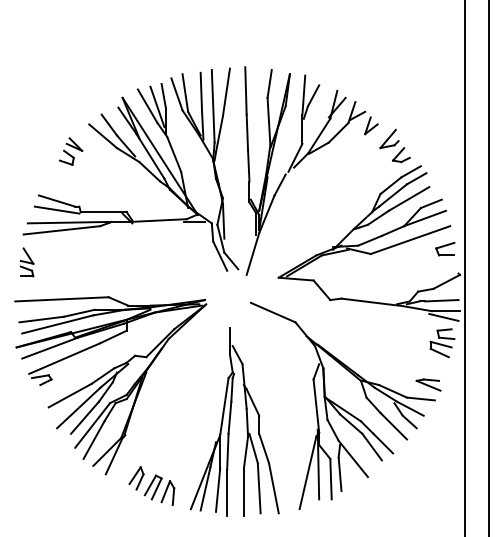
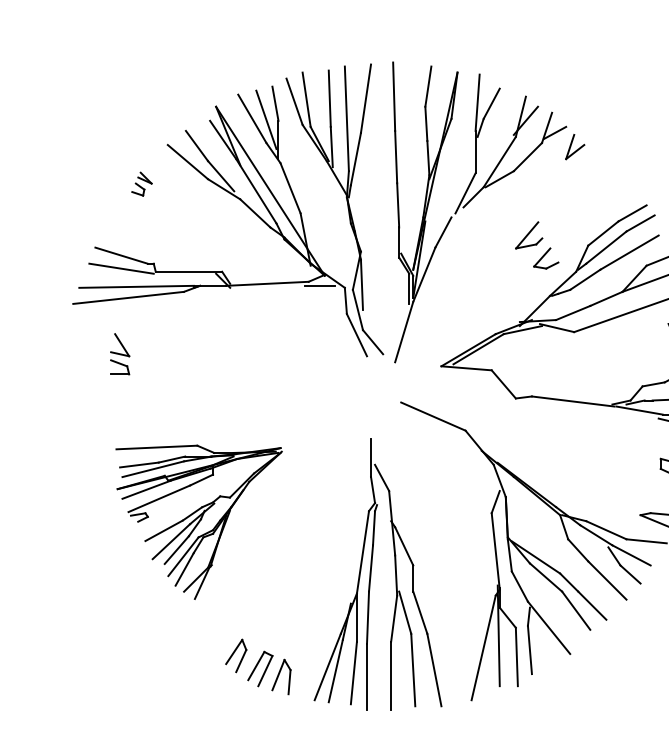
part: (394, 145) -> (536, 244), moved
part: (71, 151) -> (142, 184), size x0.6
part: (26, 262) -> (119, 354), moved
part: (110, 385) -> (198, 521), size x0.6

